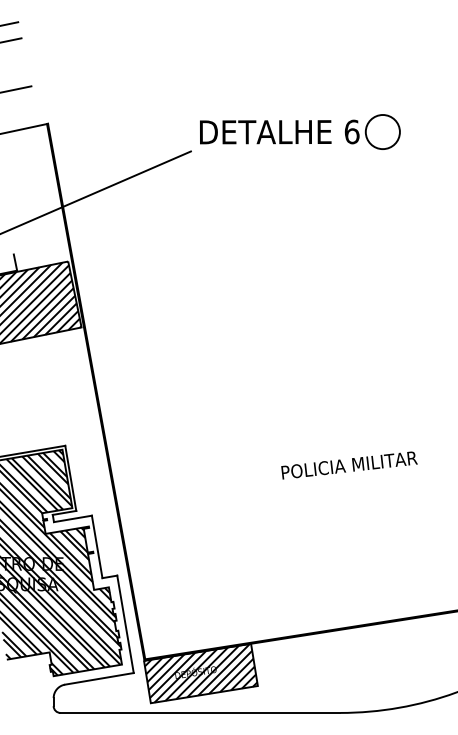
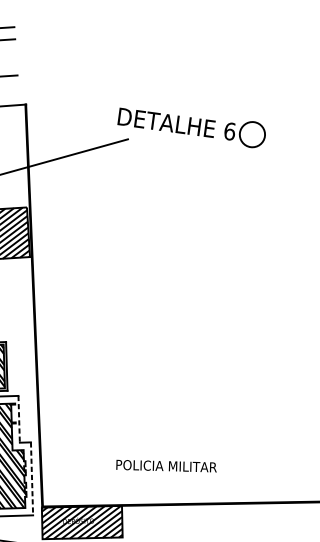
part: (300, 131) -> (192, 125), moved
text: (349, 465) -> (166, 466), moved
line: (97, 546) -> (19, 419), solid -> dashed
line: (125, 624) -> (32, 478), solid -> dashed

